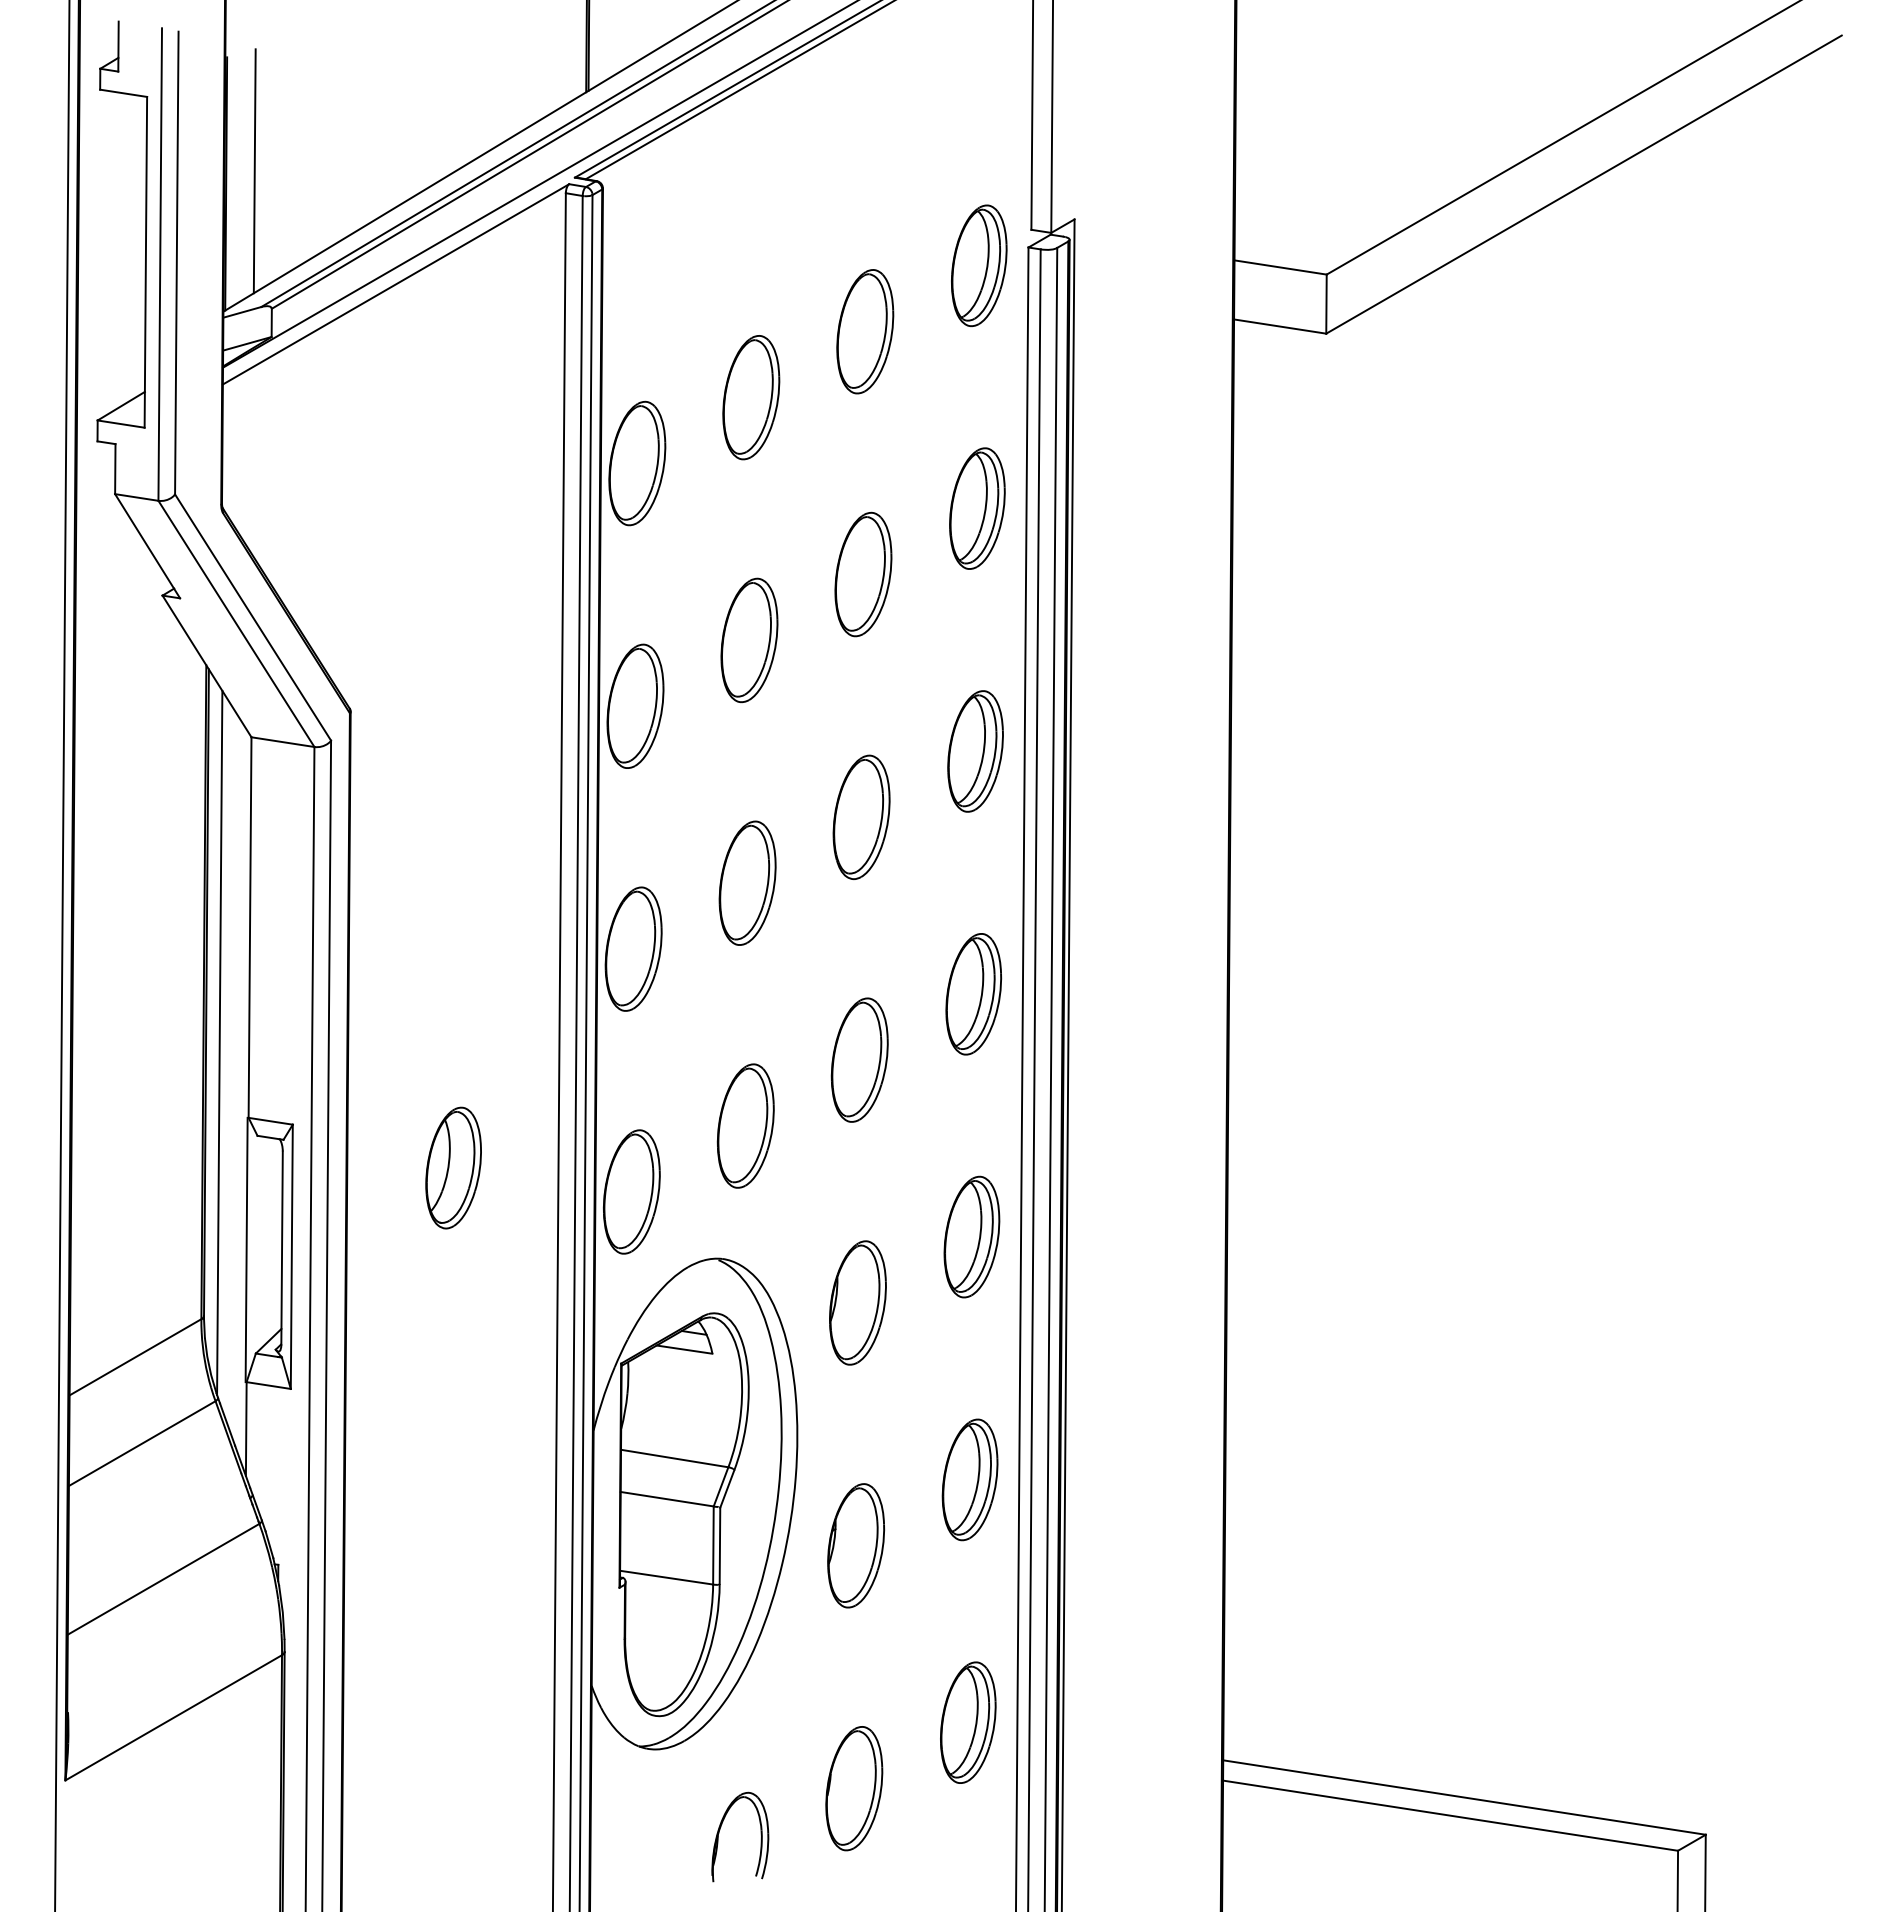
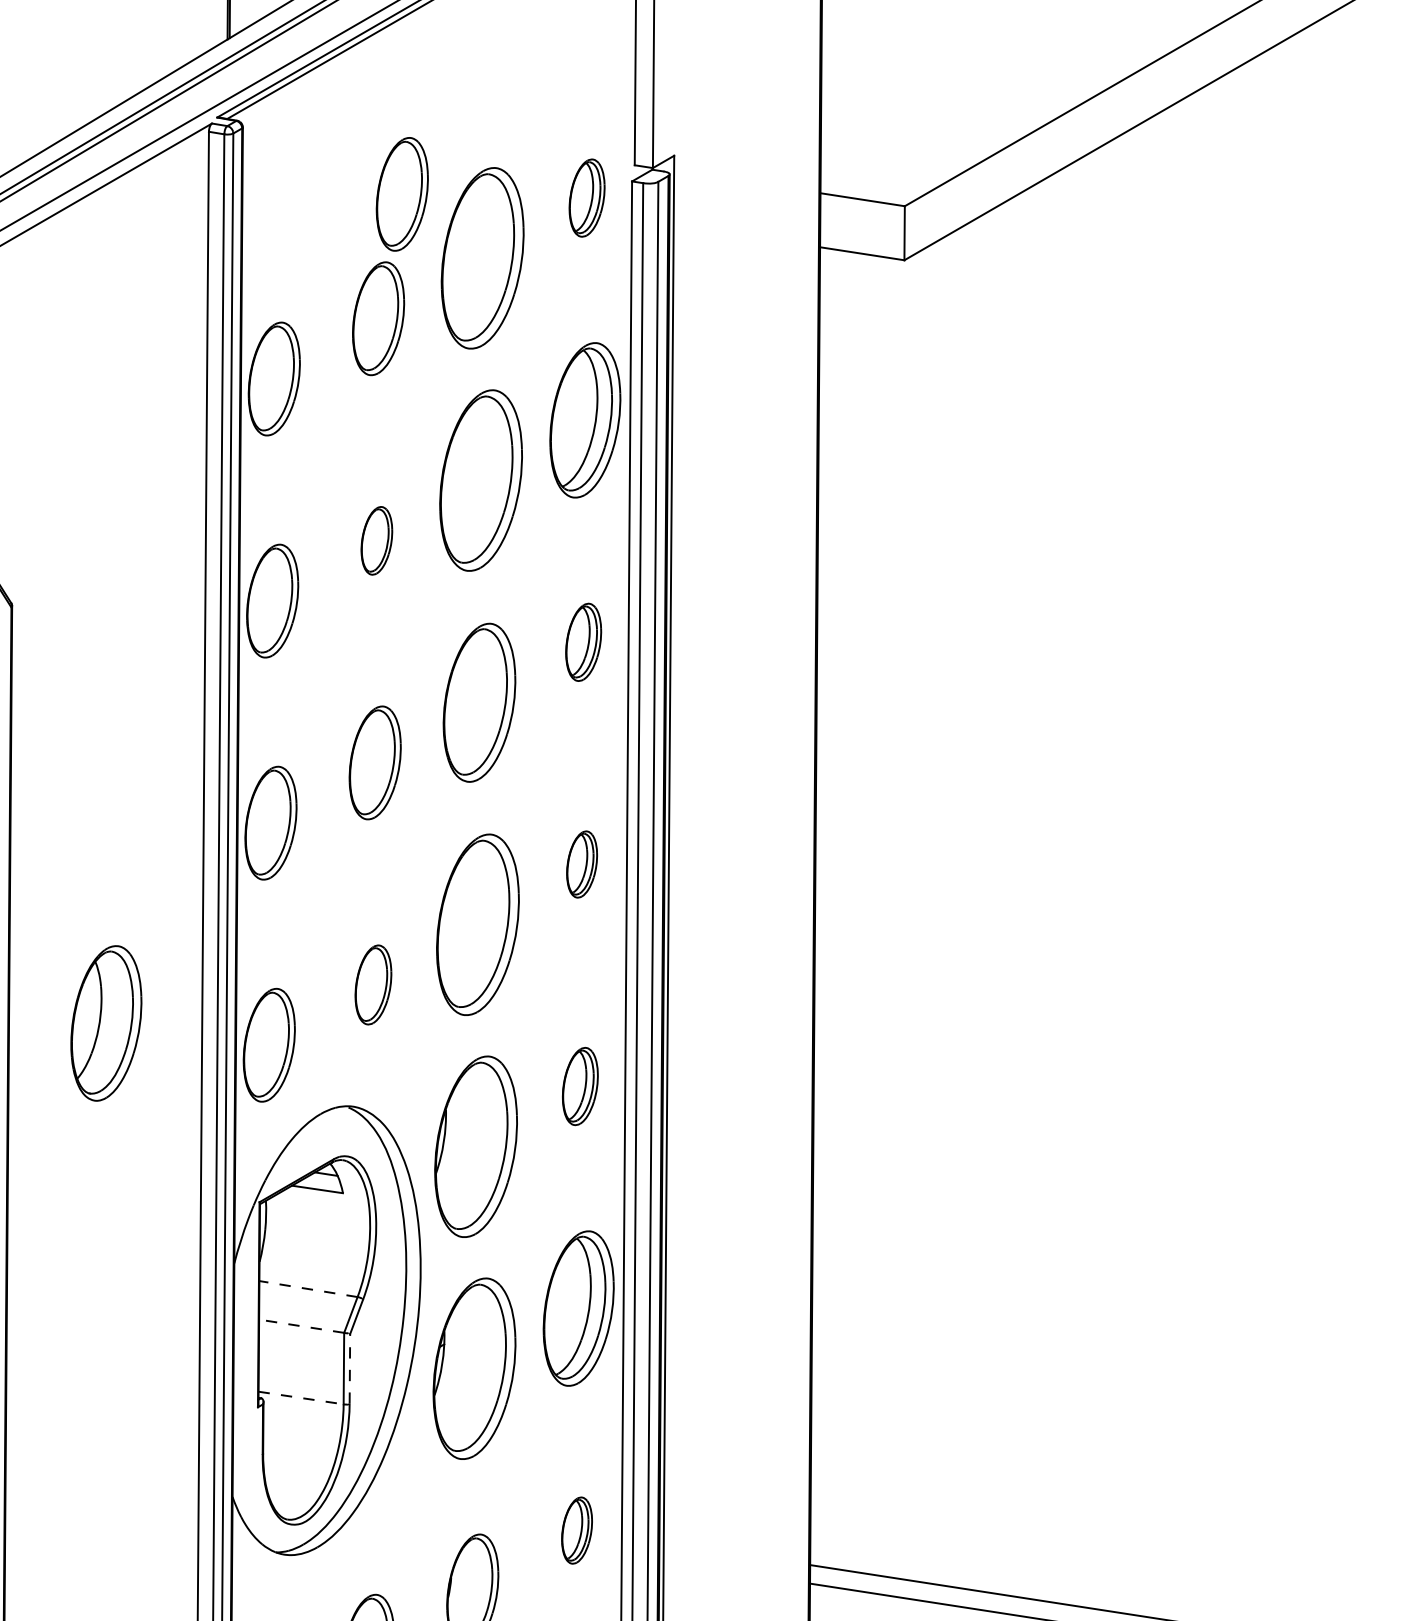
part: (777, 261) -> (402, 194), added
part: (979, 265) -> (587, 197), size x0.7
part: (865, 331) -> (483, 258), size x1.6
part: (977, 508) -> (585, 420), size x1.4
part: (863, 574) -> (481, 480), size x1.6
part: (749, 640) -> (376, 540), size x0.6
part: (975, 751) -> (583, 642), size x0.7
part: (861, 816) -> (479, 701), size x1.4
part: (973, 994) -> (581, 864), size x0.6
part: (859, 1059) -> (477, 924), size x1.6
part: (745, 1125) -> (373, 984), size x0.7
part: (453, 1167) -> (106, 1022), size x1.4
part: (971, 1236) -> (579, 1085), size x0.7
part: (857, 1302) -> (475, 1146), size x1.6
line: (674, 1458) -> (308, 1289), solid -> dashed
part: (969, 1479) -> (578, 1308), size x1.4
line: (666, 1499) -> (301, 1326), solid -> dashed
line: (719, 1545) -> (349, 1368), solid -> dashed
part: (855, 1545) -> (473, 1368), size x1.6
line: (667, 1577) -> (301, 1397), solid -> dashed
part: (968, 1722) -> (577, 1530), size x0.6

